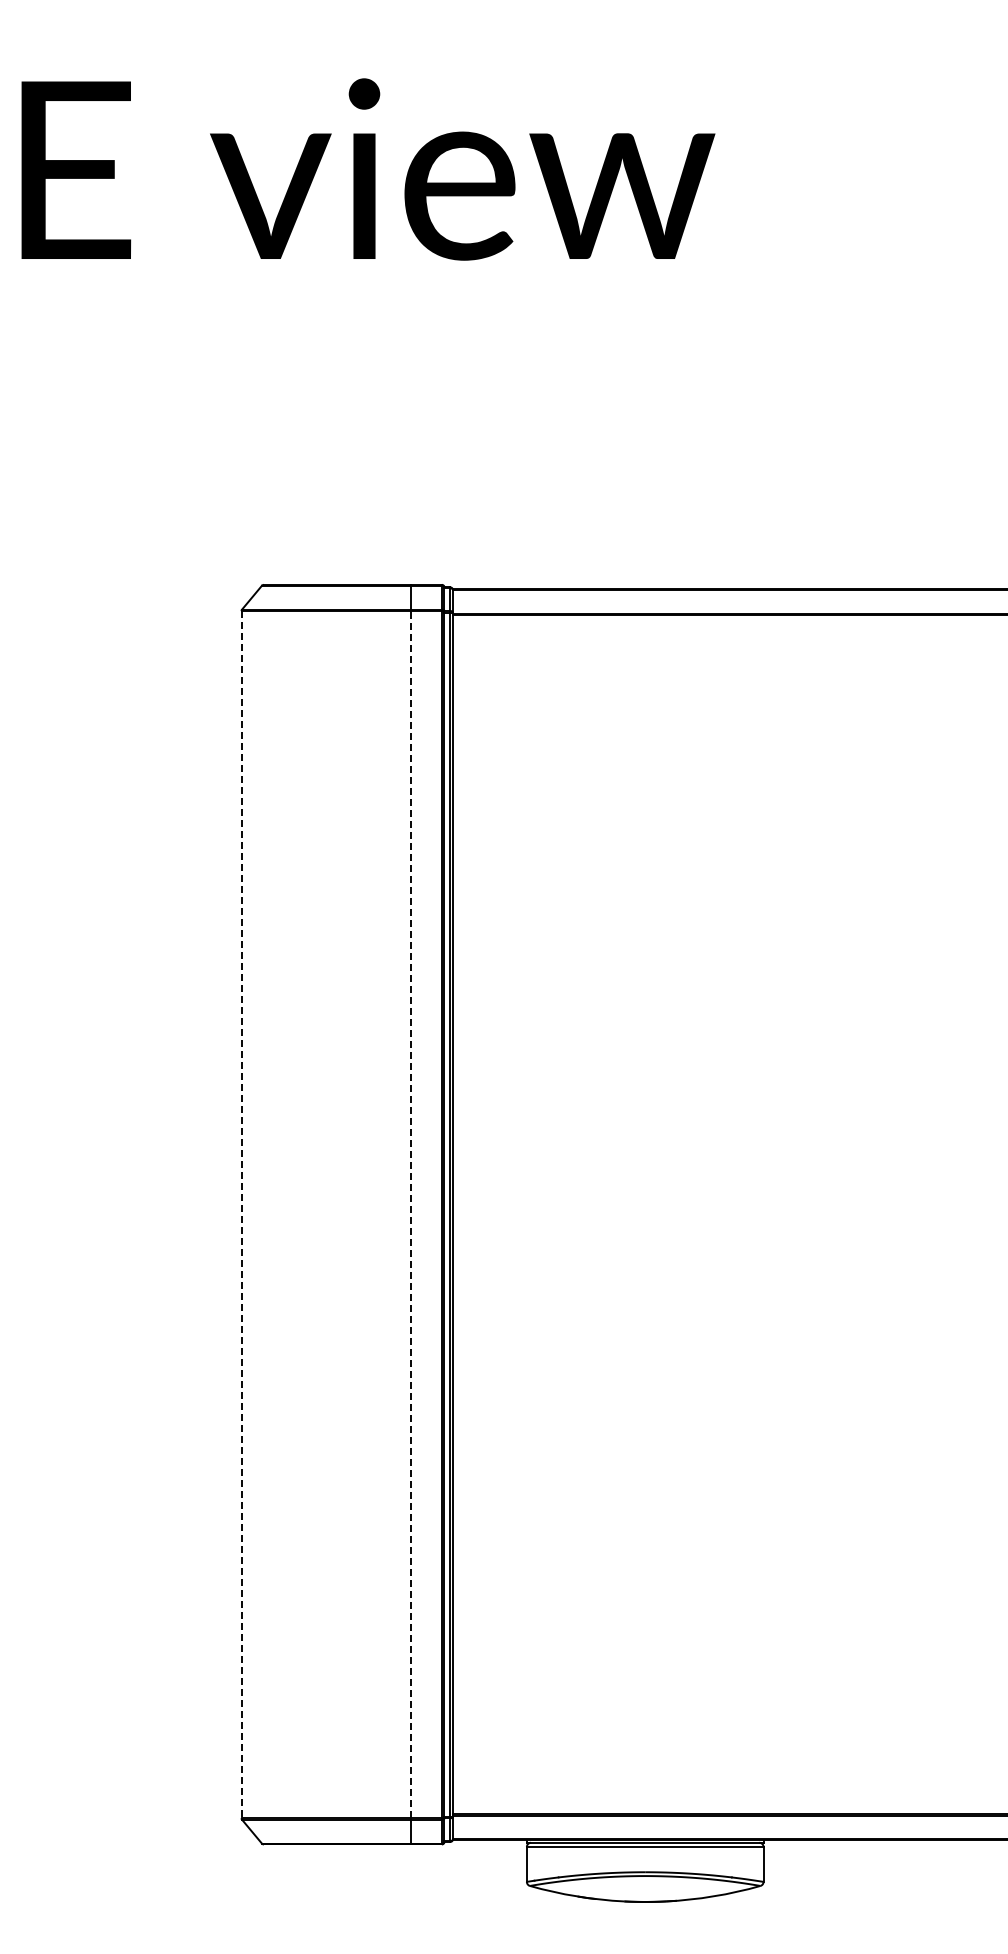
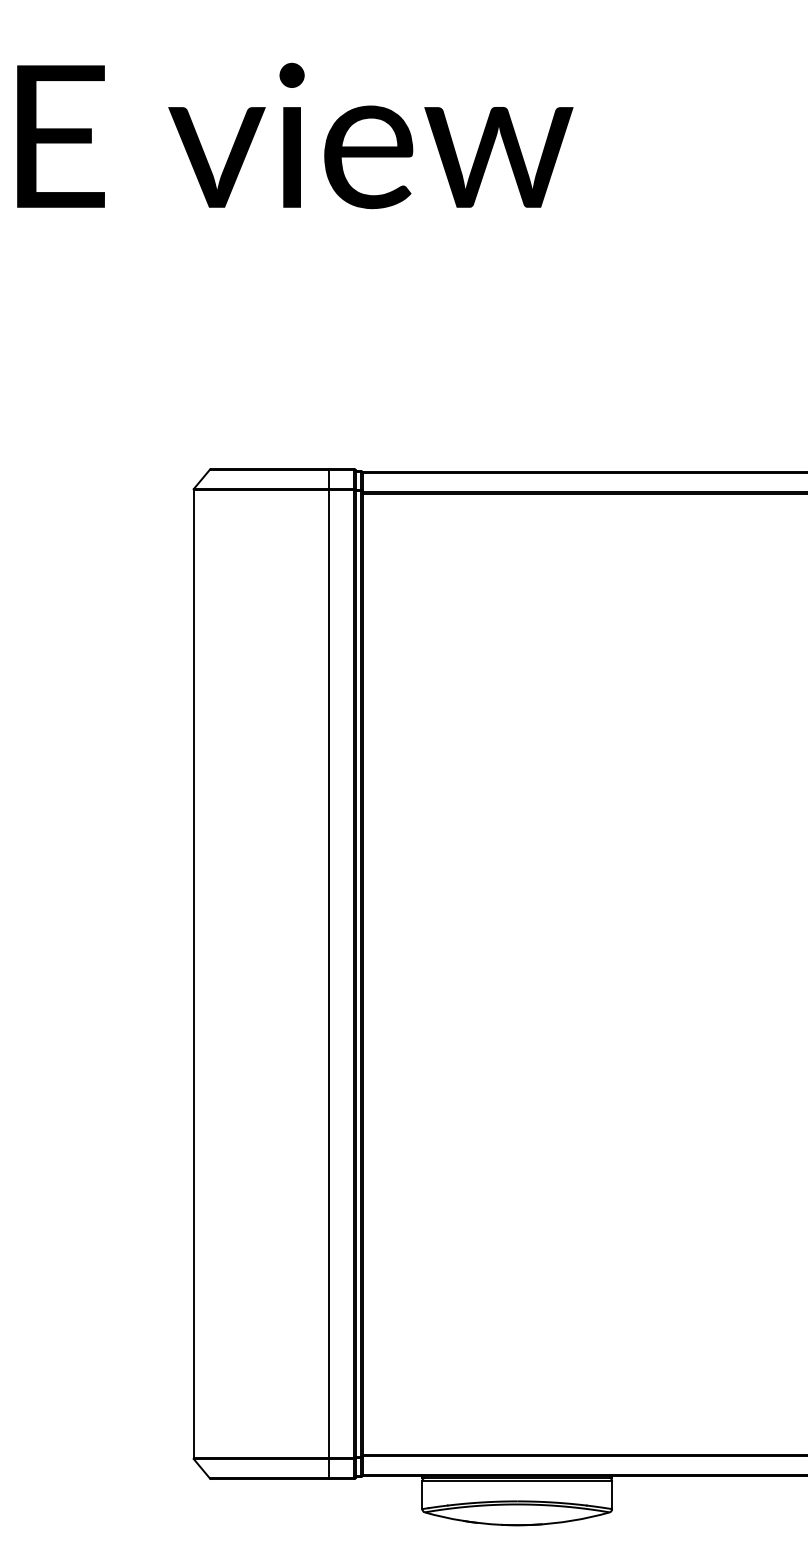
line: (241, 1214) -> (193, 973), dashed -> solid
line: (410, 1214) -> (329, 973), dashed -> solid

